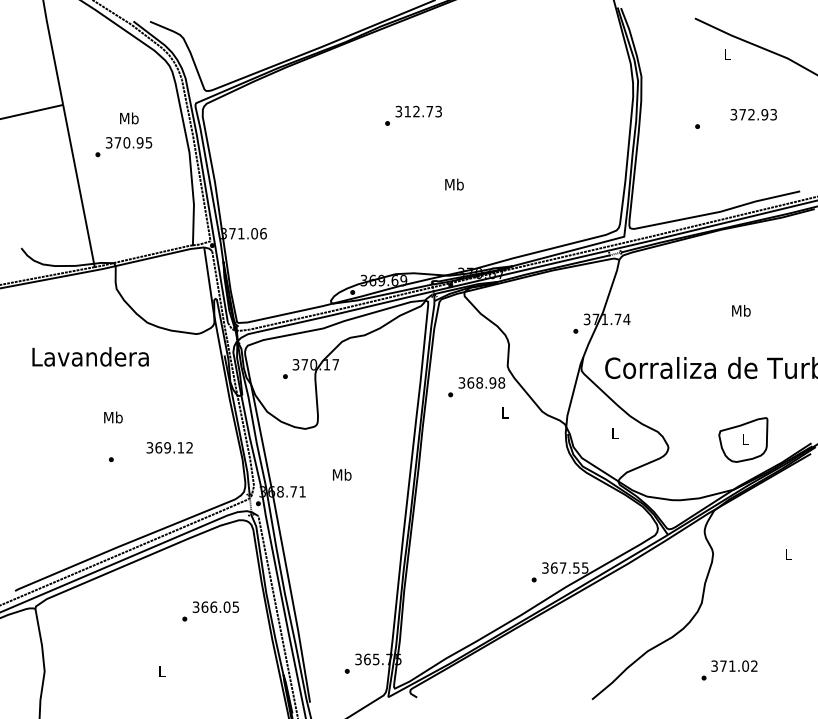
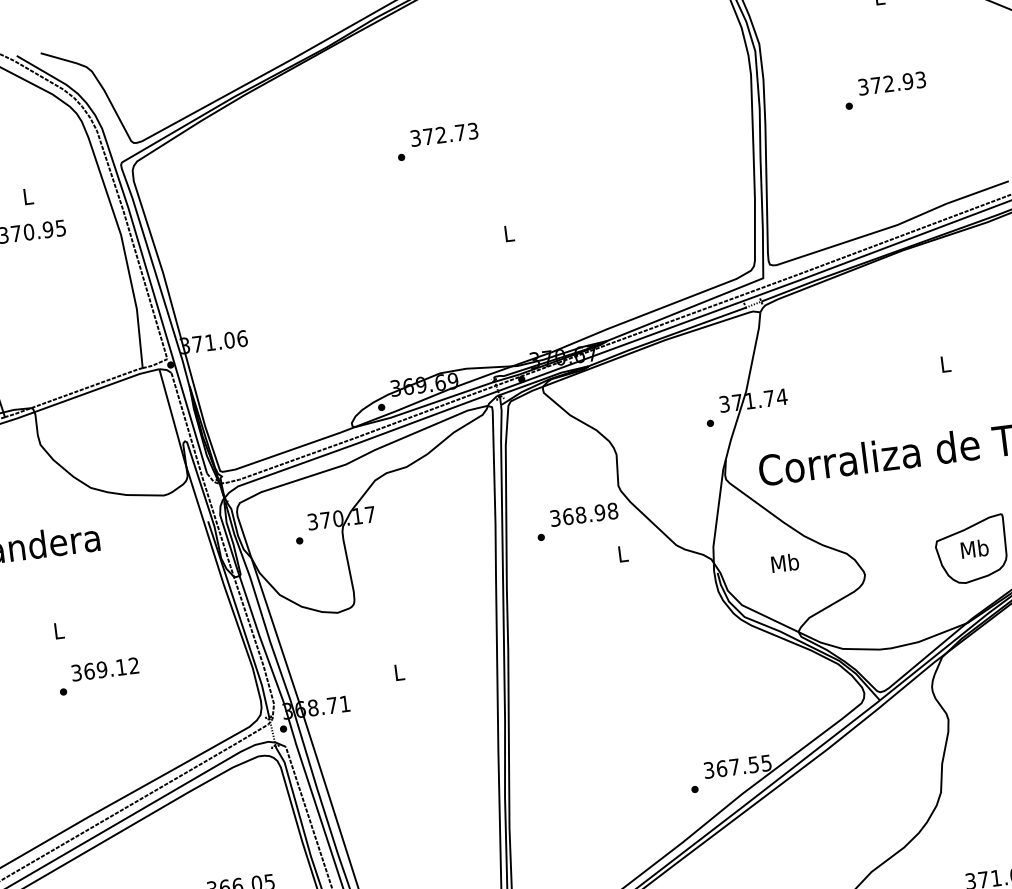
text: (407, 111) -> (428, 136), 312.73 -> 372.73
text: (753, 114) -> (891, 83), moved
text: (129, 118) -> (28, 196), Mb -> L
text: (454, 184) -> (509, 233), Mb -> L
text: (741, 310) -> (945, 363), Mb -> L
text: (113, 417) -> (59, 630), Mb -> L
text: (614, 432) -> (784, 562), L -> Mb
text: (745, 439) -> (974, 548), L -> Mb
text: (169, 447) -> (104, 668), moved
text: (342, 474) -> (399, 671), Mb -> L

